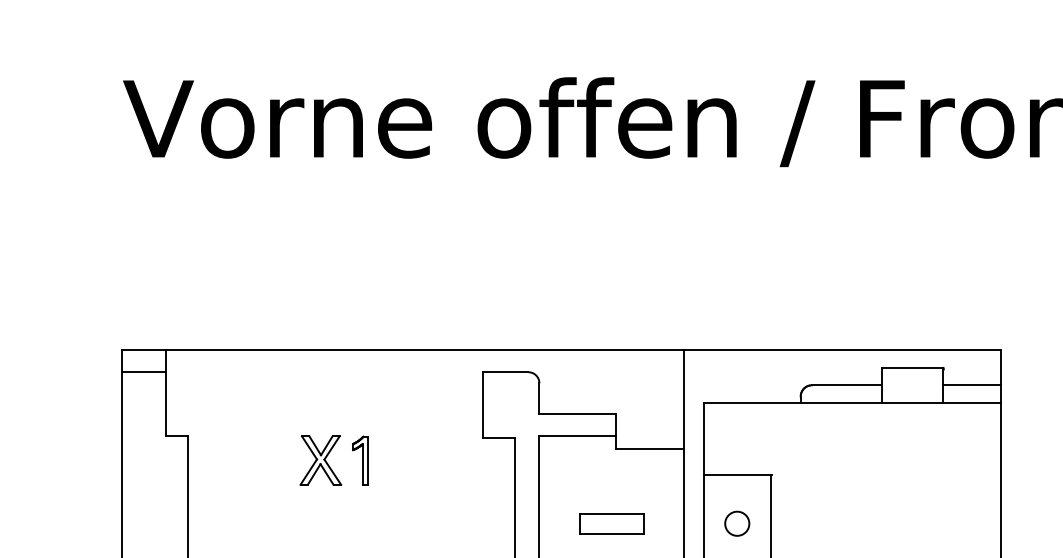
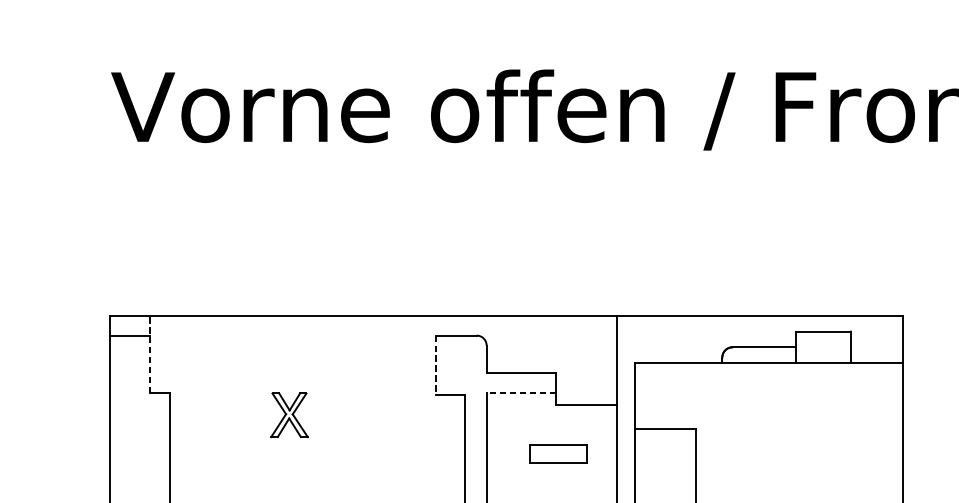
line: (971, 385) -> (876, 347), removed
line: (166, 393) -> (150, 354), solid -> dashed
line: (483, 405) -> (436, 365), solid -> dashed
line: (577, 435) -> (520, 392), solid -> dashed
part: (360, 460) -> (325, 415), removed
part: (611, 523) -> (557, 453), moved
circle: (737, 523) -> (665, 472), removed

